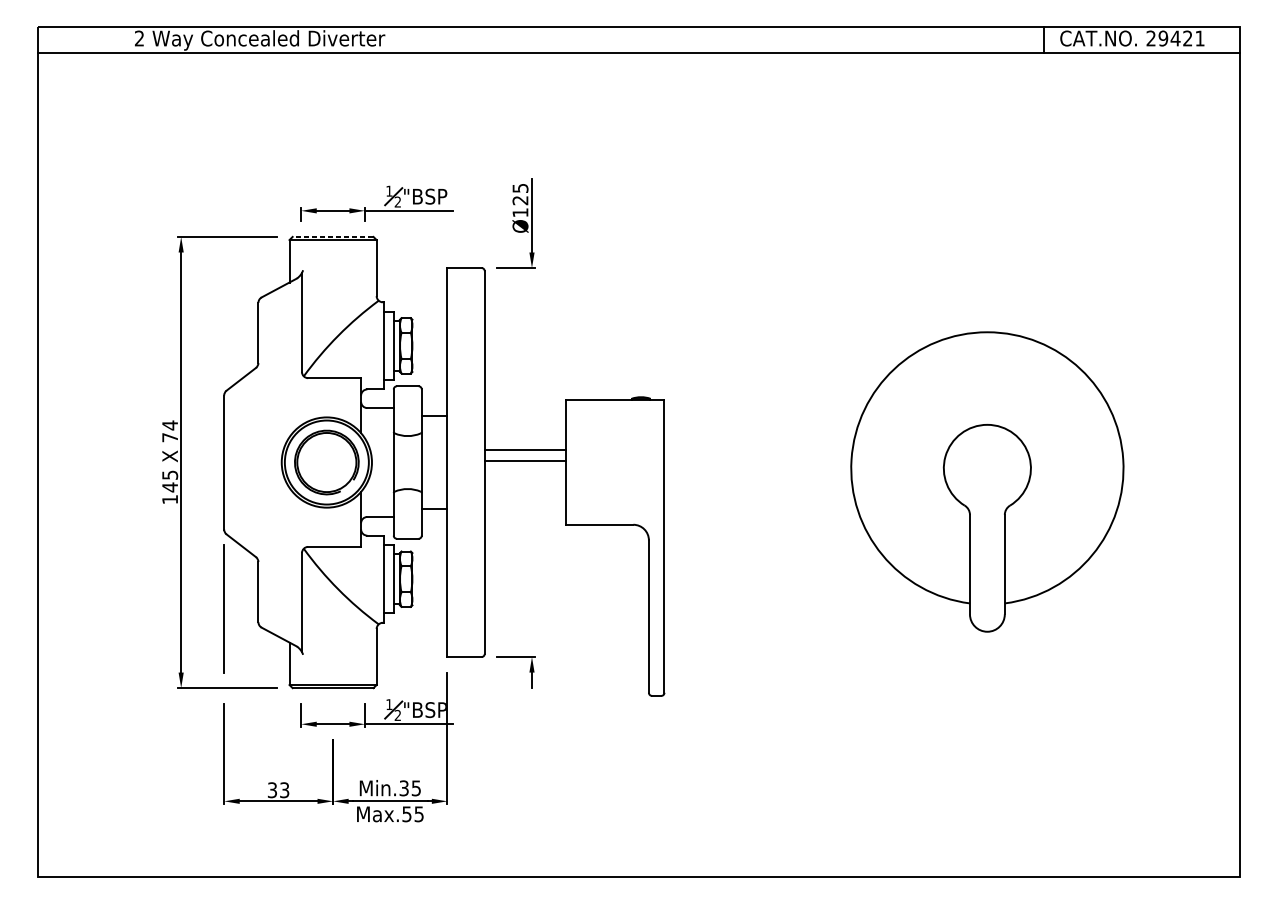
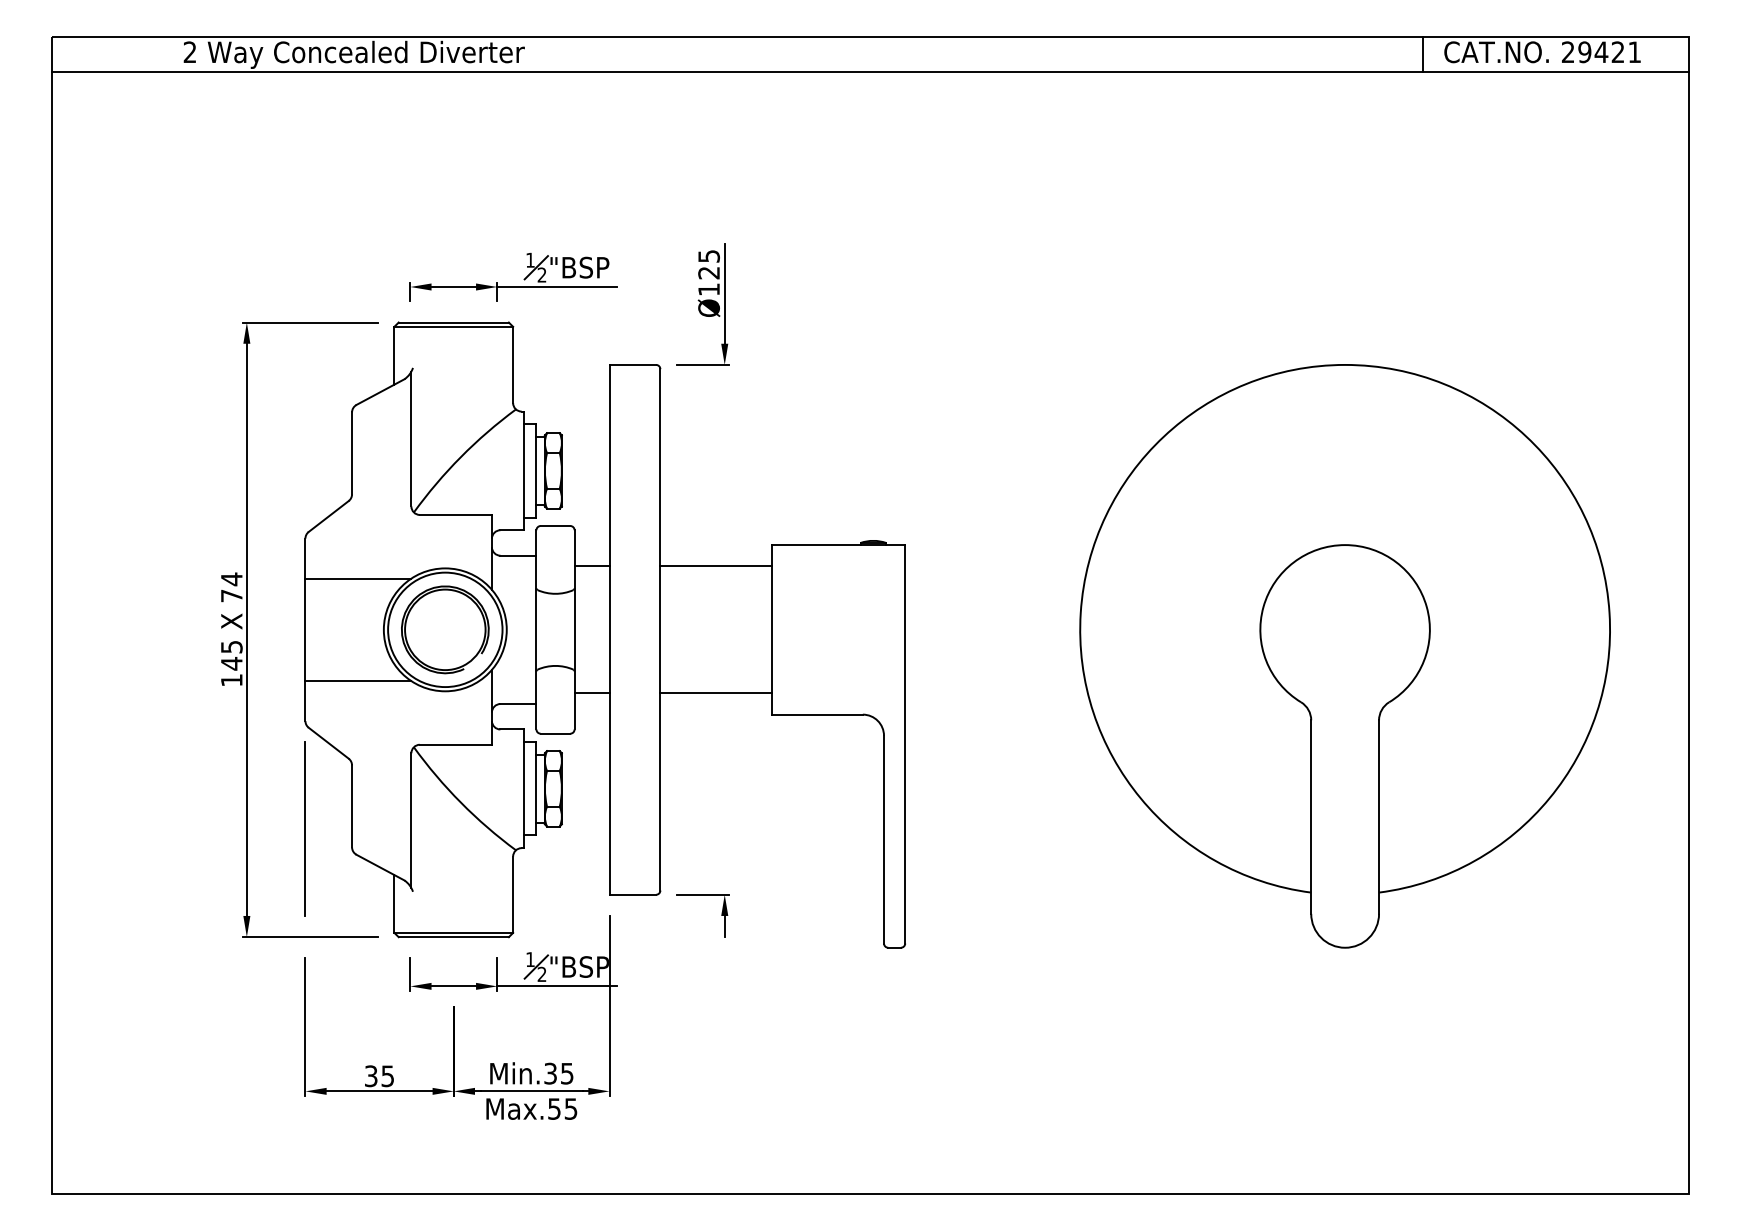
line: (332, 236) -> (453, 322), dashed -> solid
line: (262, 425) -> (357, 579), added
line: (525, 449) -> (715, 566), moved
line: (525, 460) -> (715, 693), moved
part: (986, 482) -> (1344, 656), size x1.43
line: (262, 499) -> (357, 680), added
text: (285, 789) -> (388, 1075), 33 -> 35

